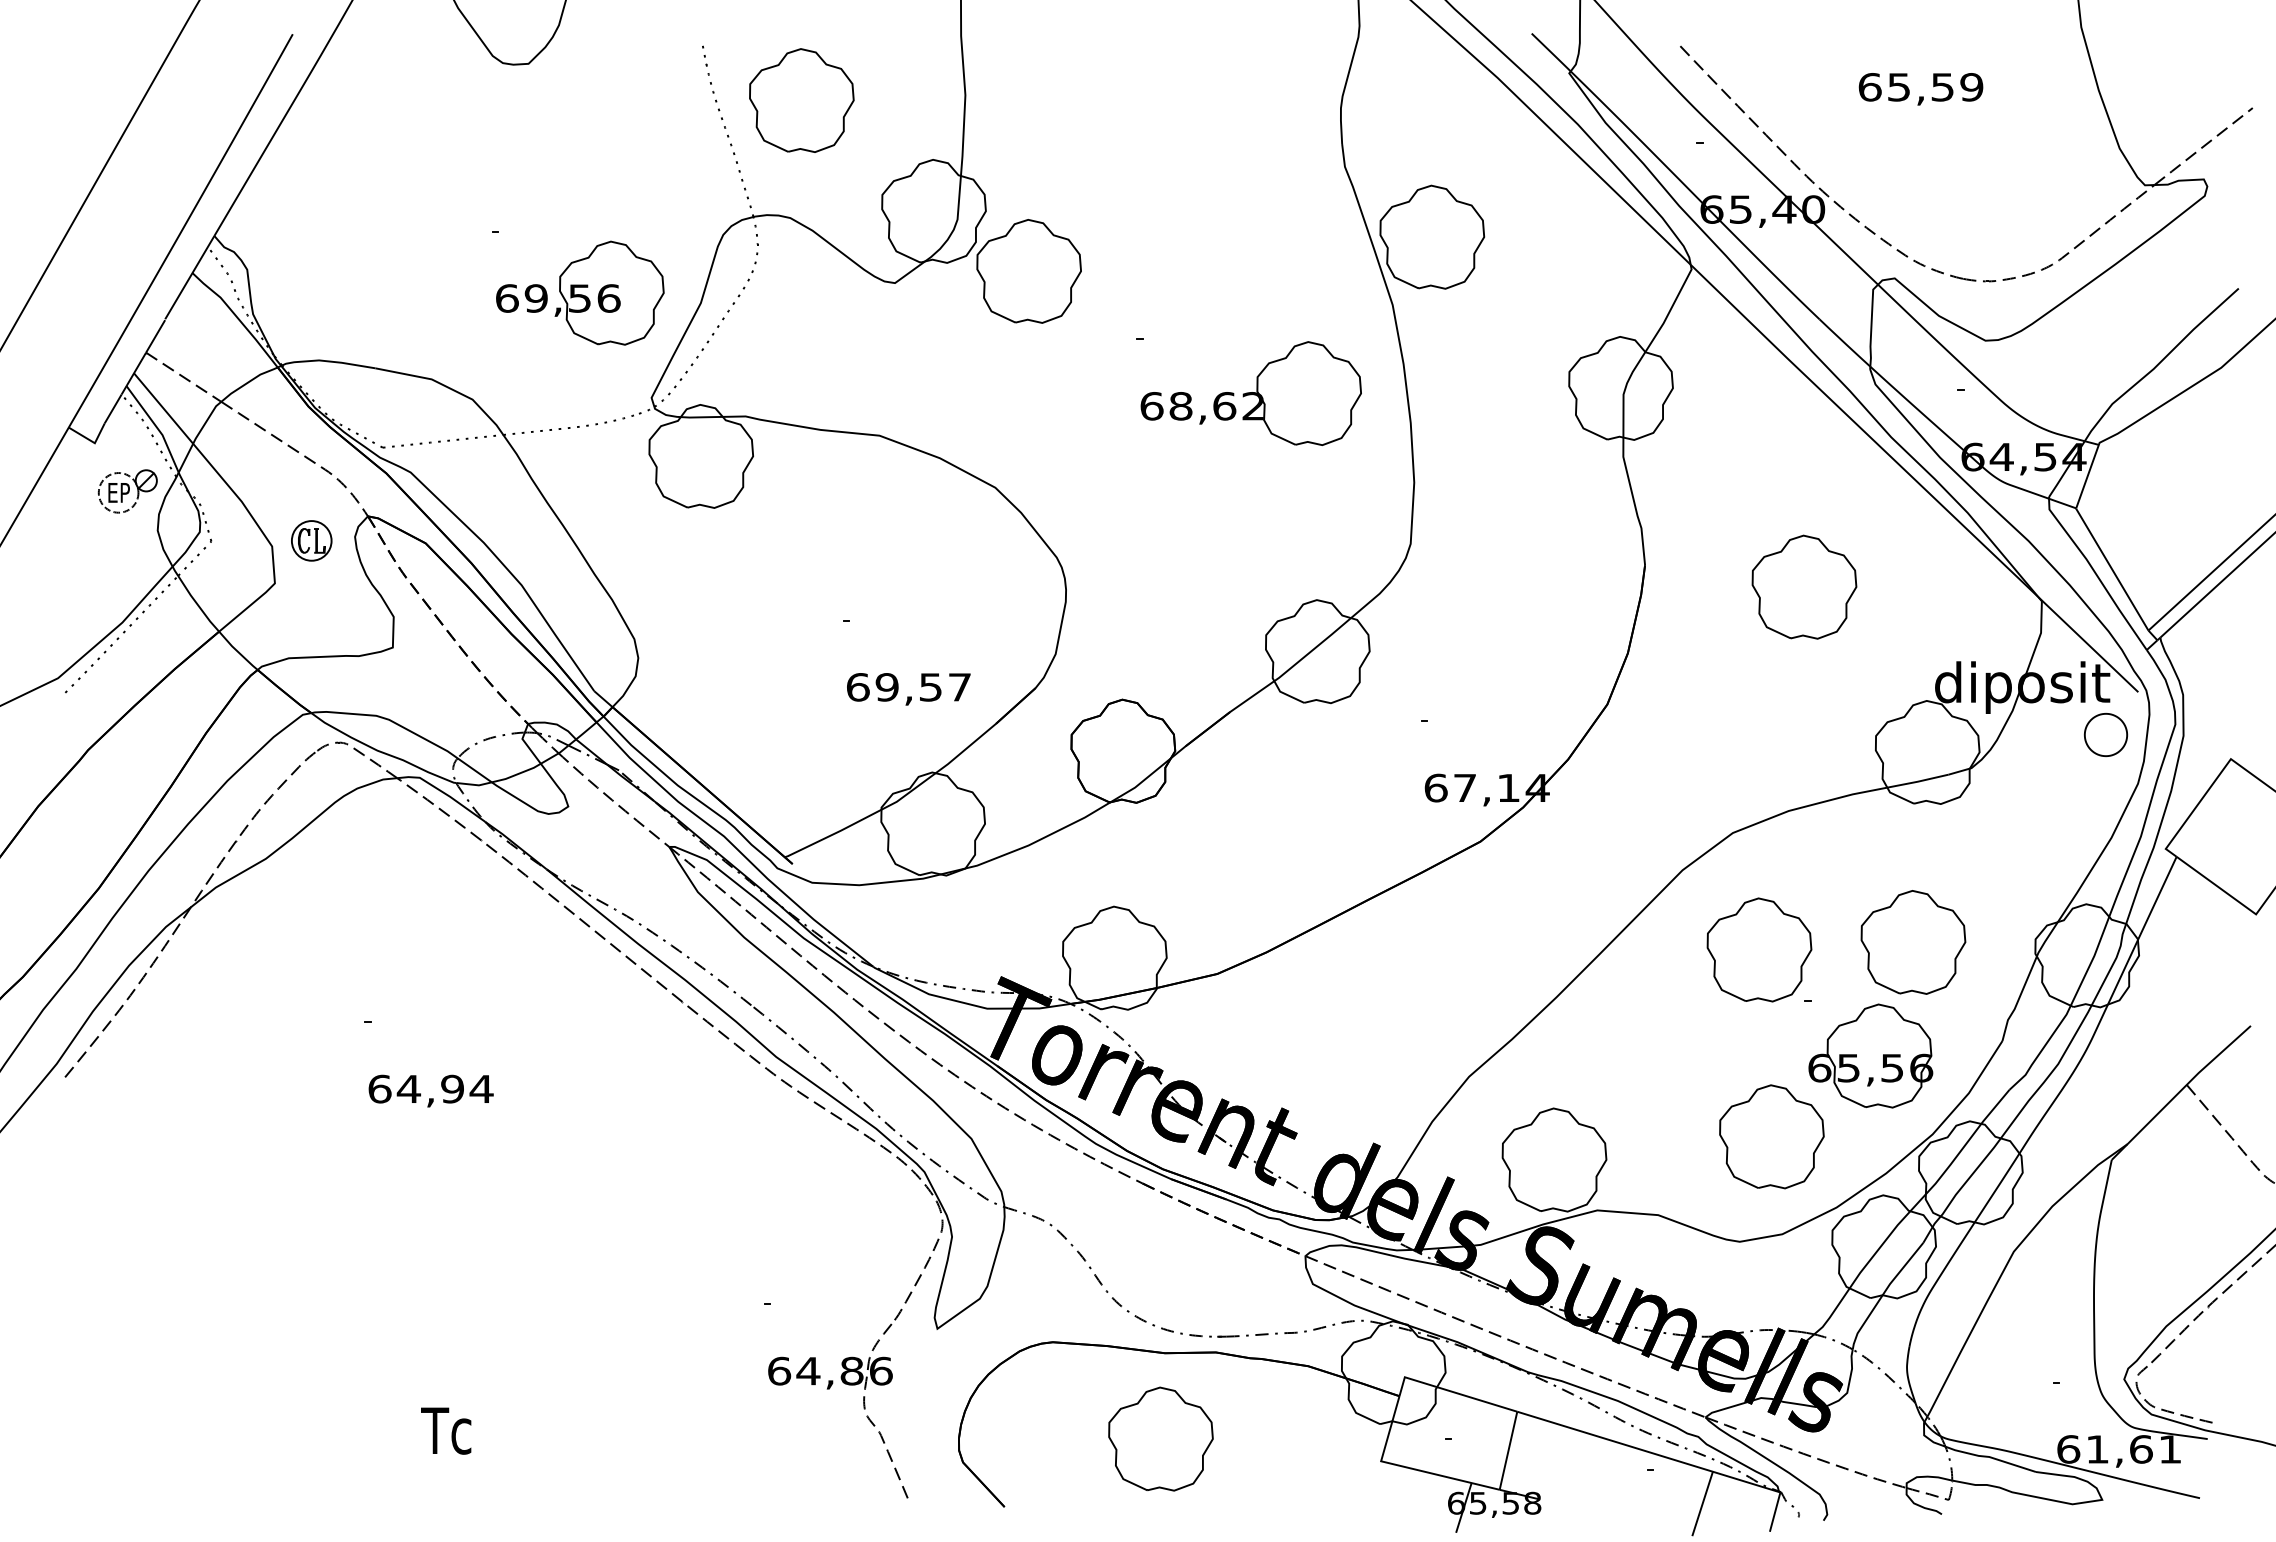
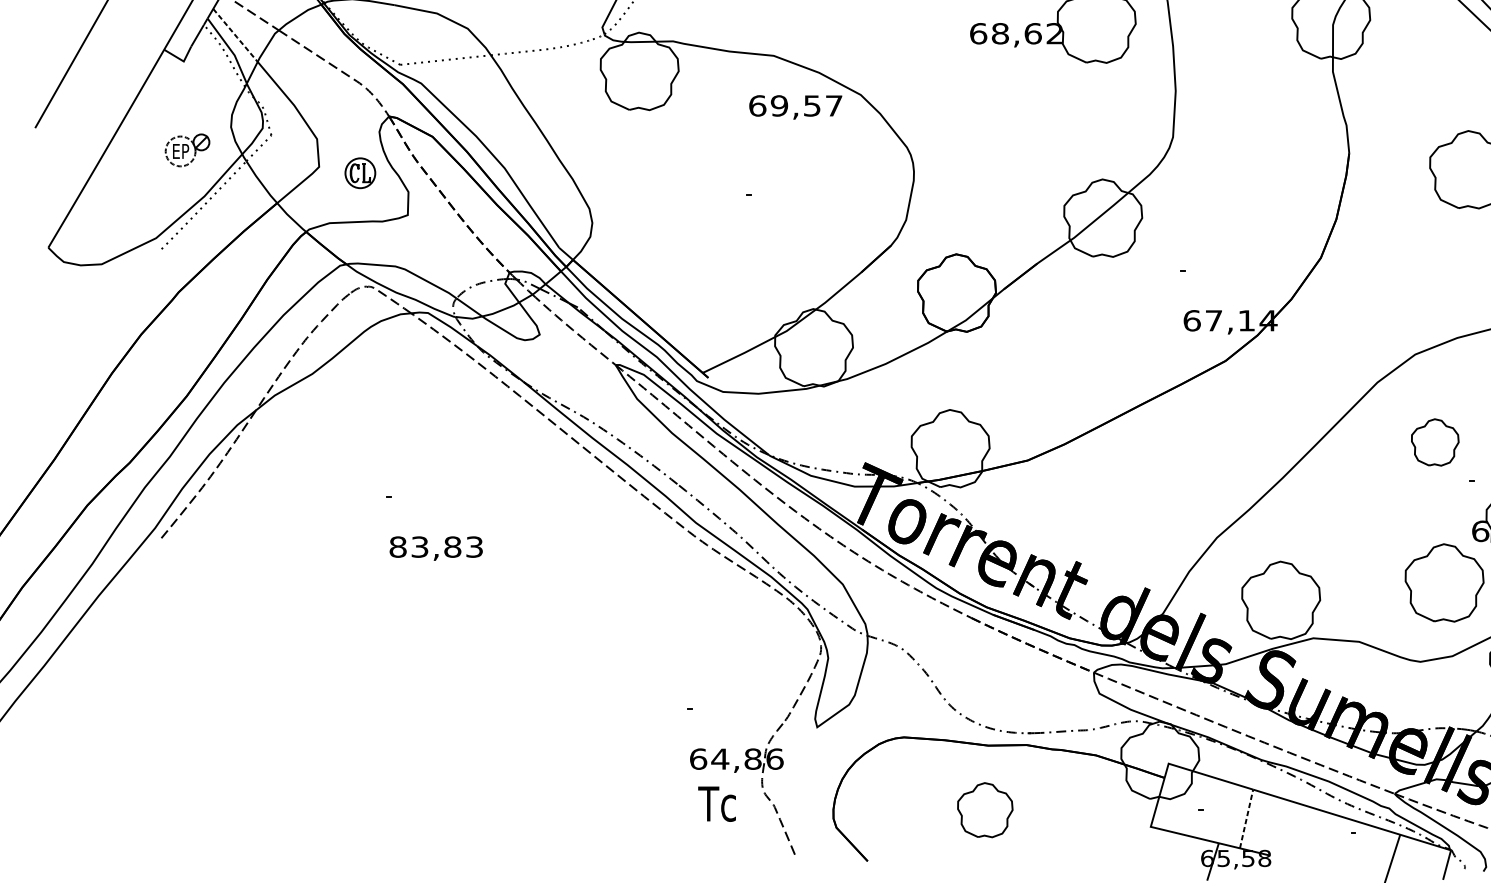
line: (163, 408) -> (235, 35), solid -> dashed
part: (127, 491) -> (187, 150), moved
part: (311, 540) -> (360, 172), moved
text: (908, 689) -> (795, 107), moved
part: (1759, 949) -> (1435, 442), size x0.6
text: (430, 1088) -> (436, 546), 64,94 -> 83,83
text: (446, 1430) -> (717, 803), moved
part: (1160, 1438) -> (984, 809), size x0.7
line: (1508, 1450) -> (1246, 818), solid -> dashed

